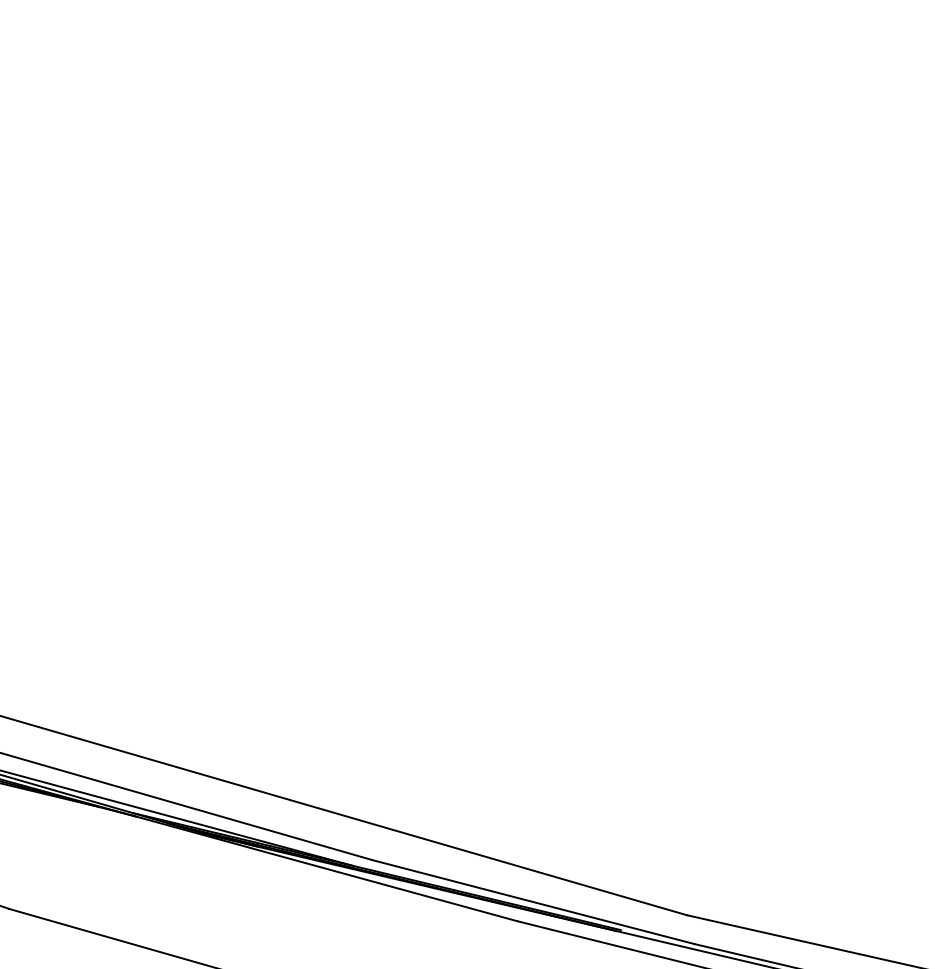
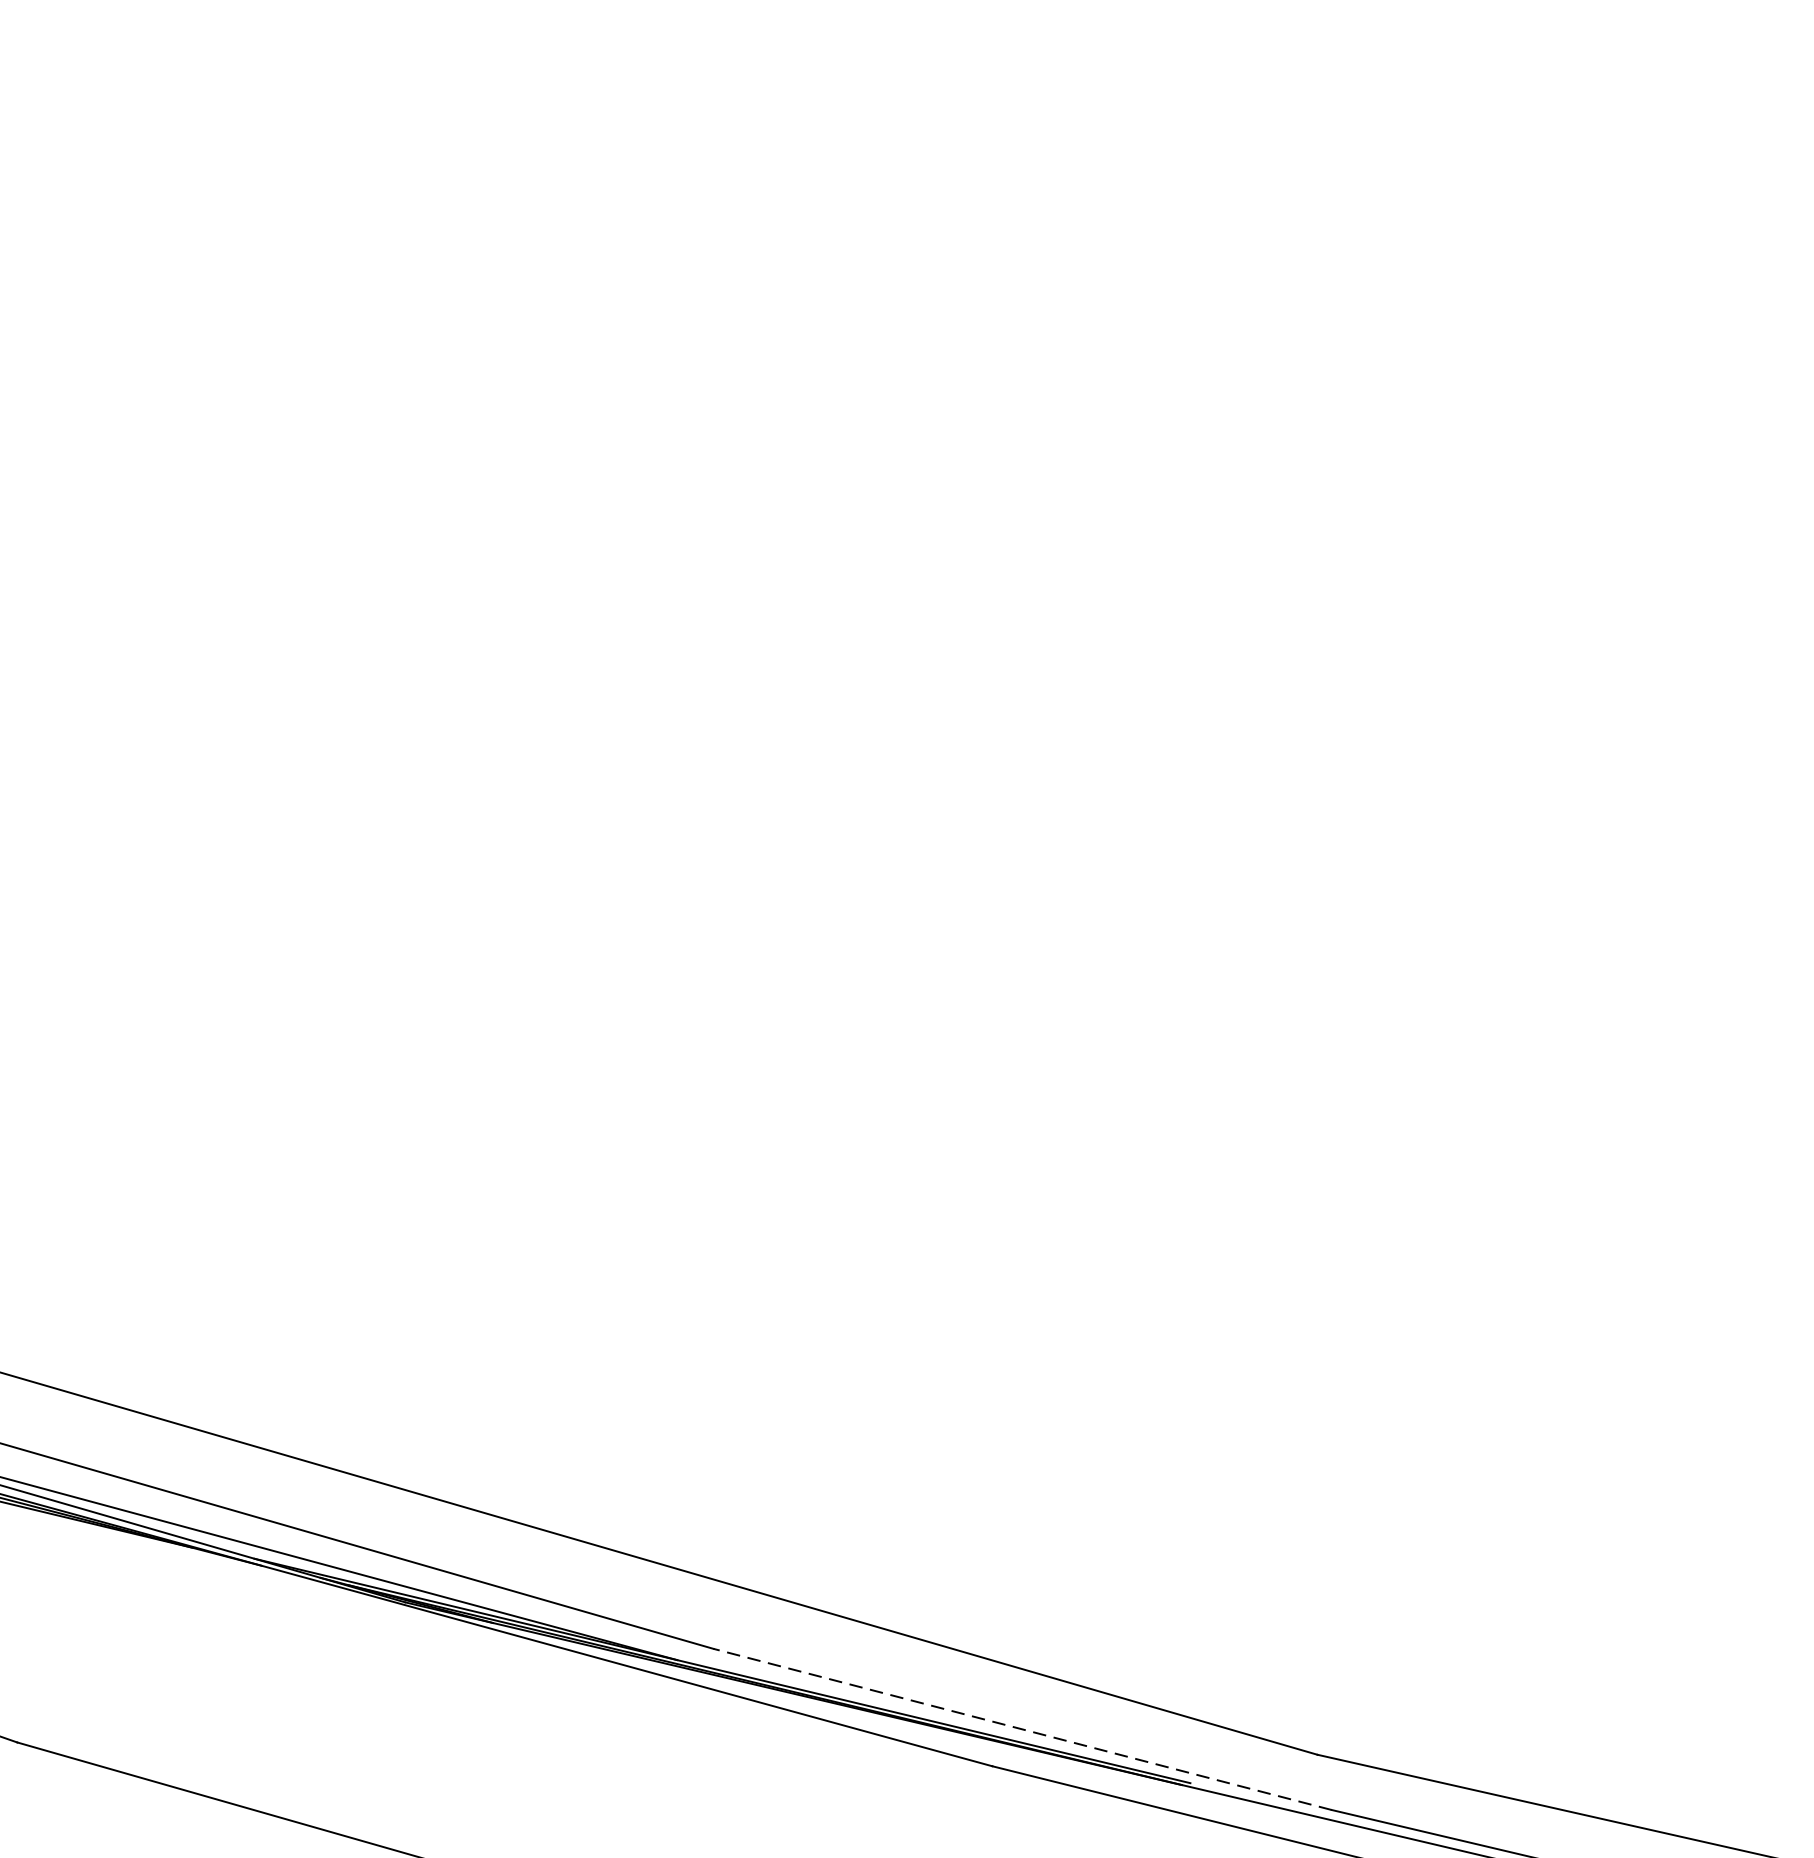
line: (533, 902) -> (1022, 1730), solid -> dashed

